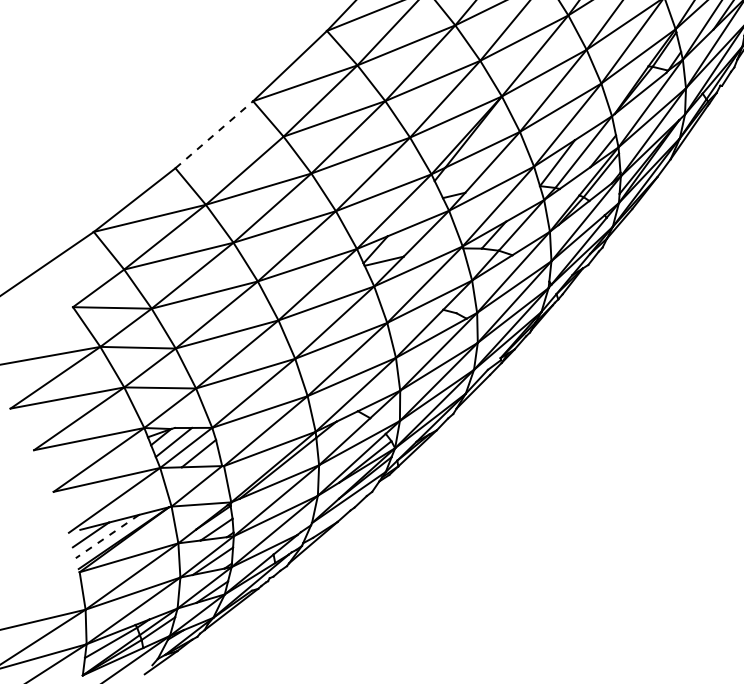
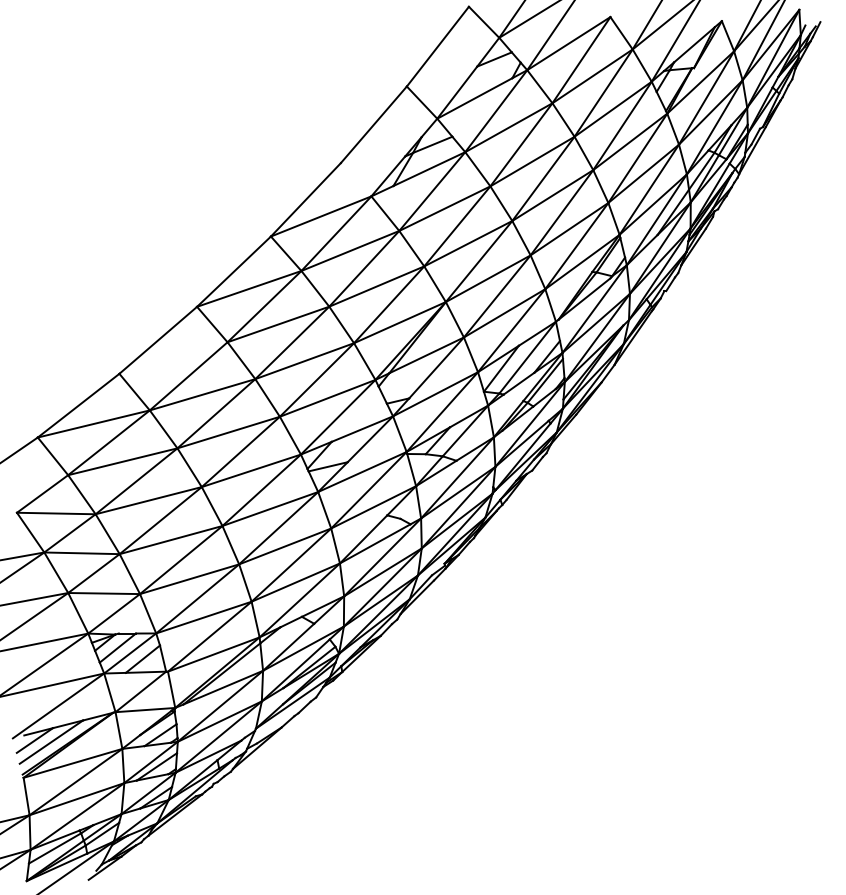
line: (214, 134) -> (158, 340), dashed -> solid
line: (107, 536) -> (51, 742), dashed -> solid

